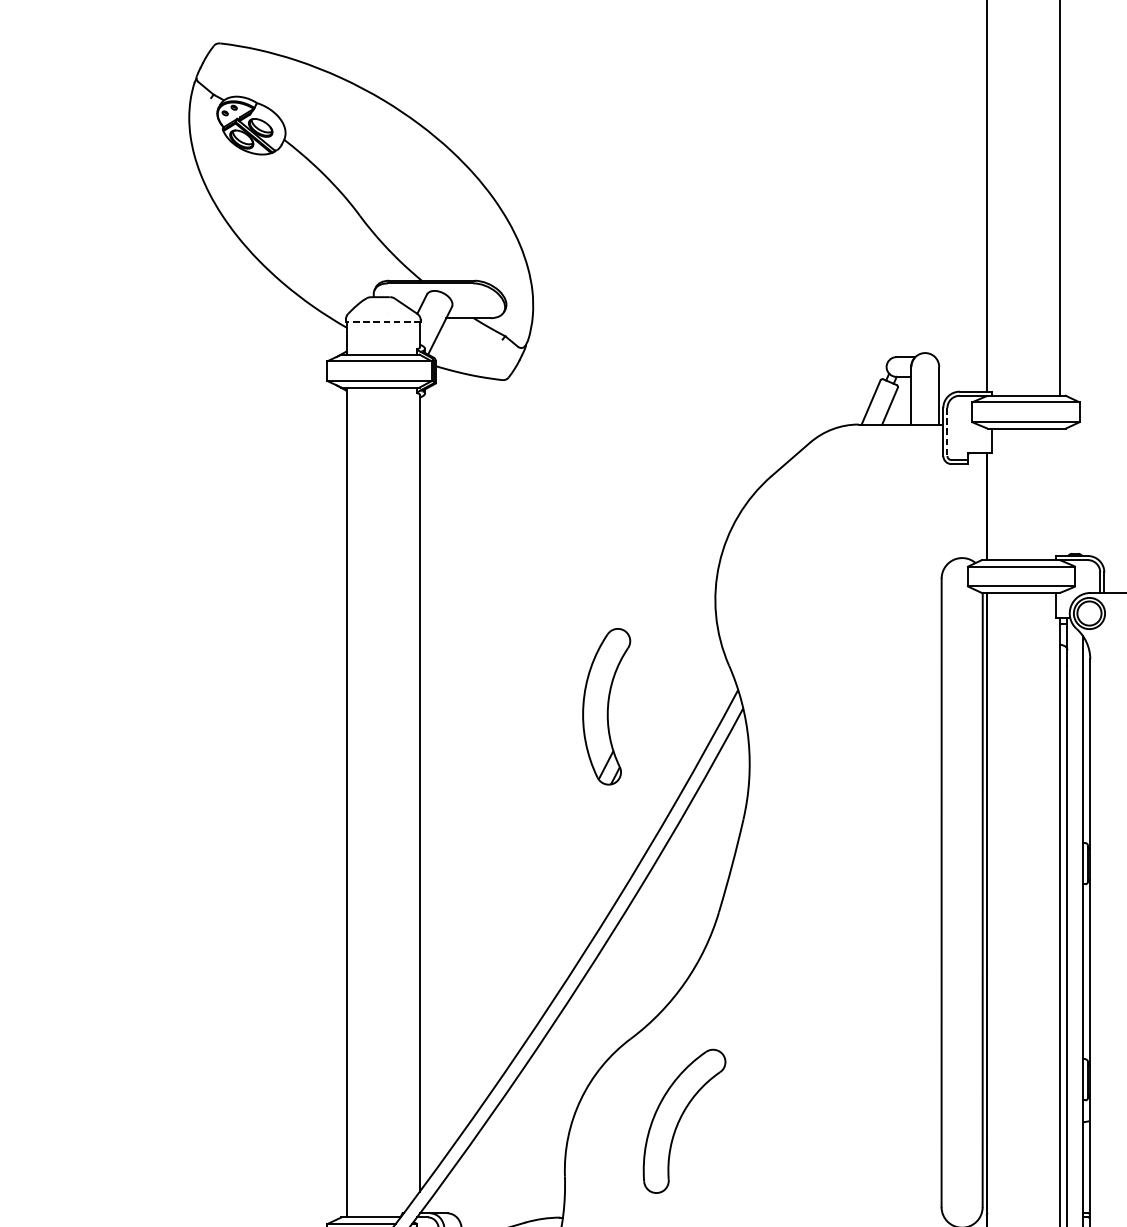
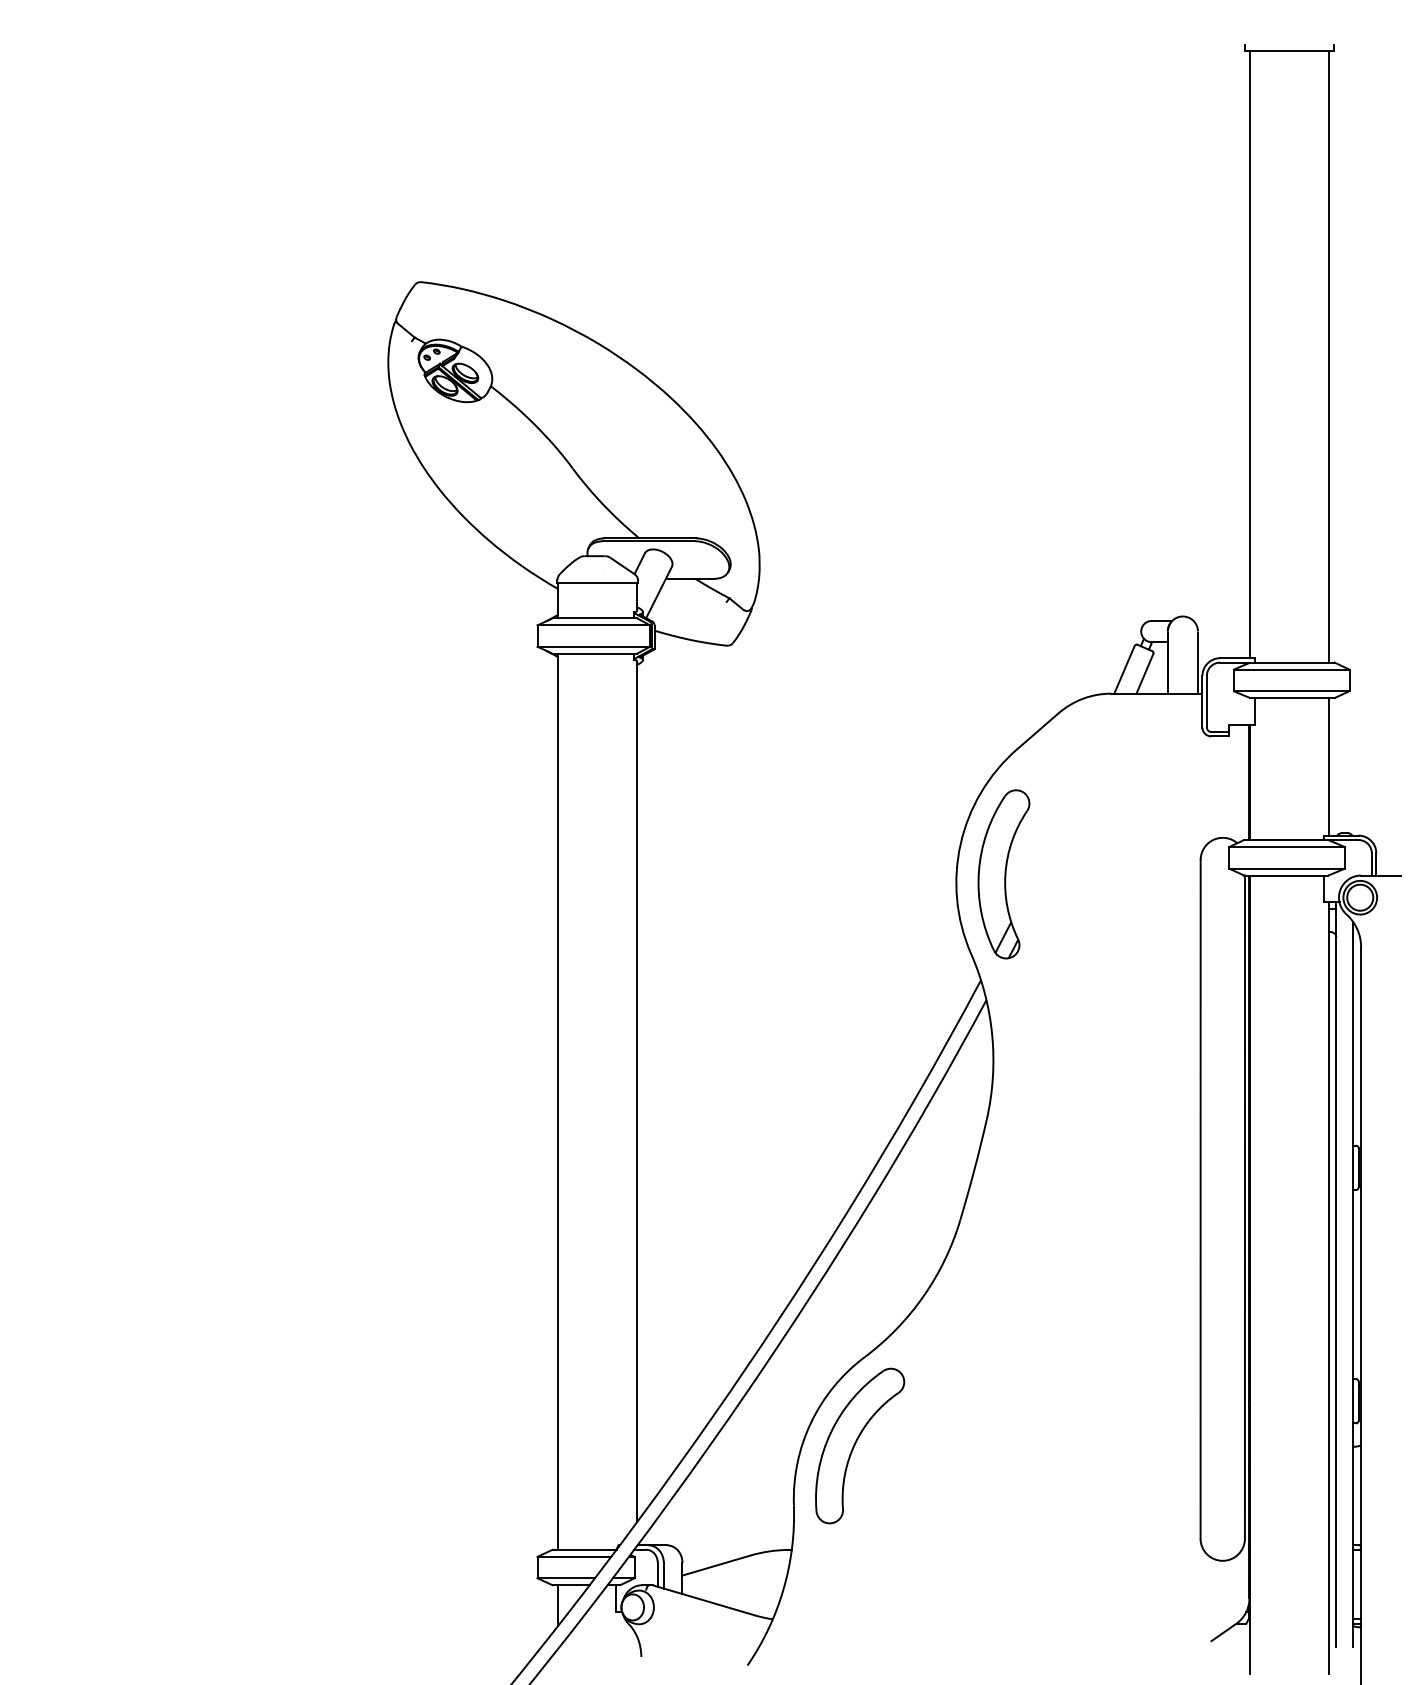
line: (383, 321) -> (597, 582), dashed -> solid
line: (947, 431) -> (1206, 701), dashed -> solid
line: (1060, 491) -> (1328, 766), added
part: (606, 706) -> (1003, 874), moved
part: (684, 1120) -> (860, 1445), moved

